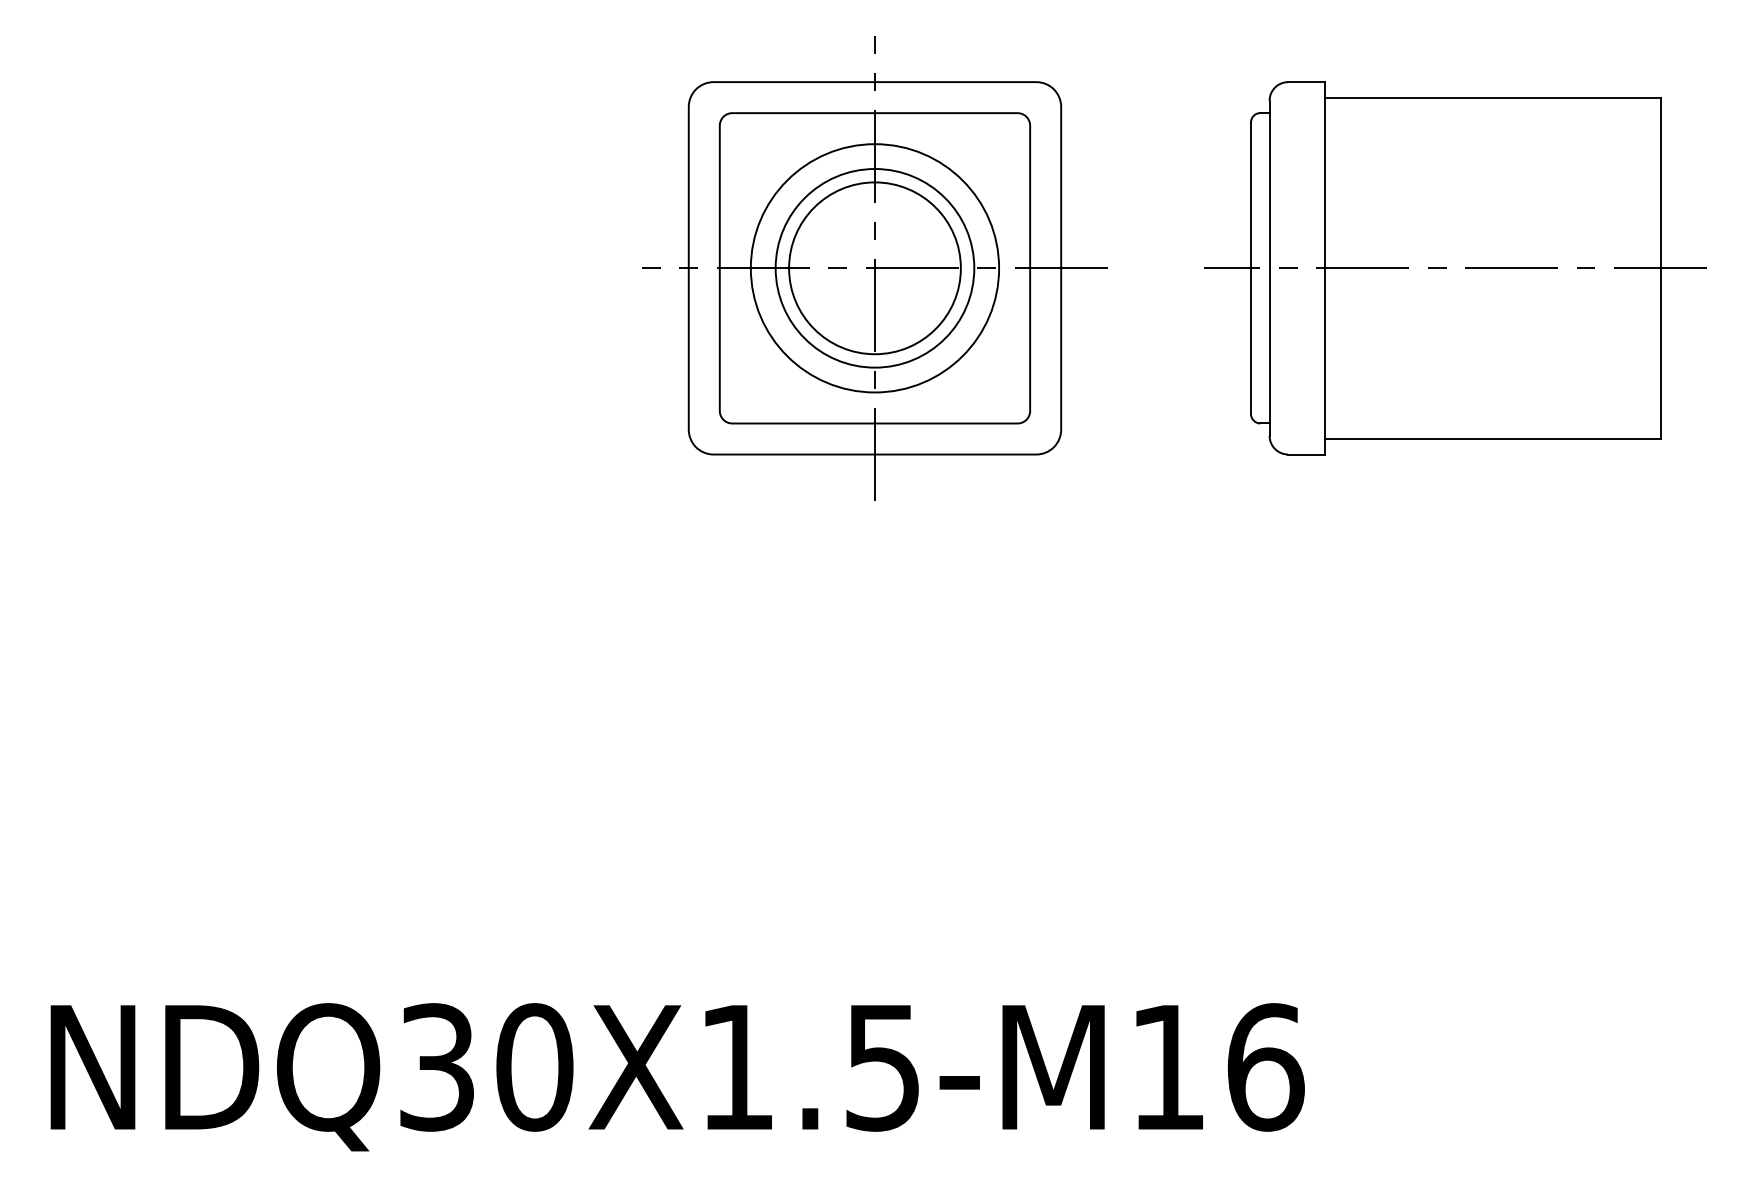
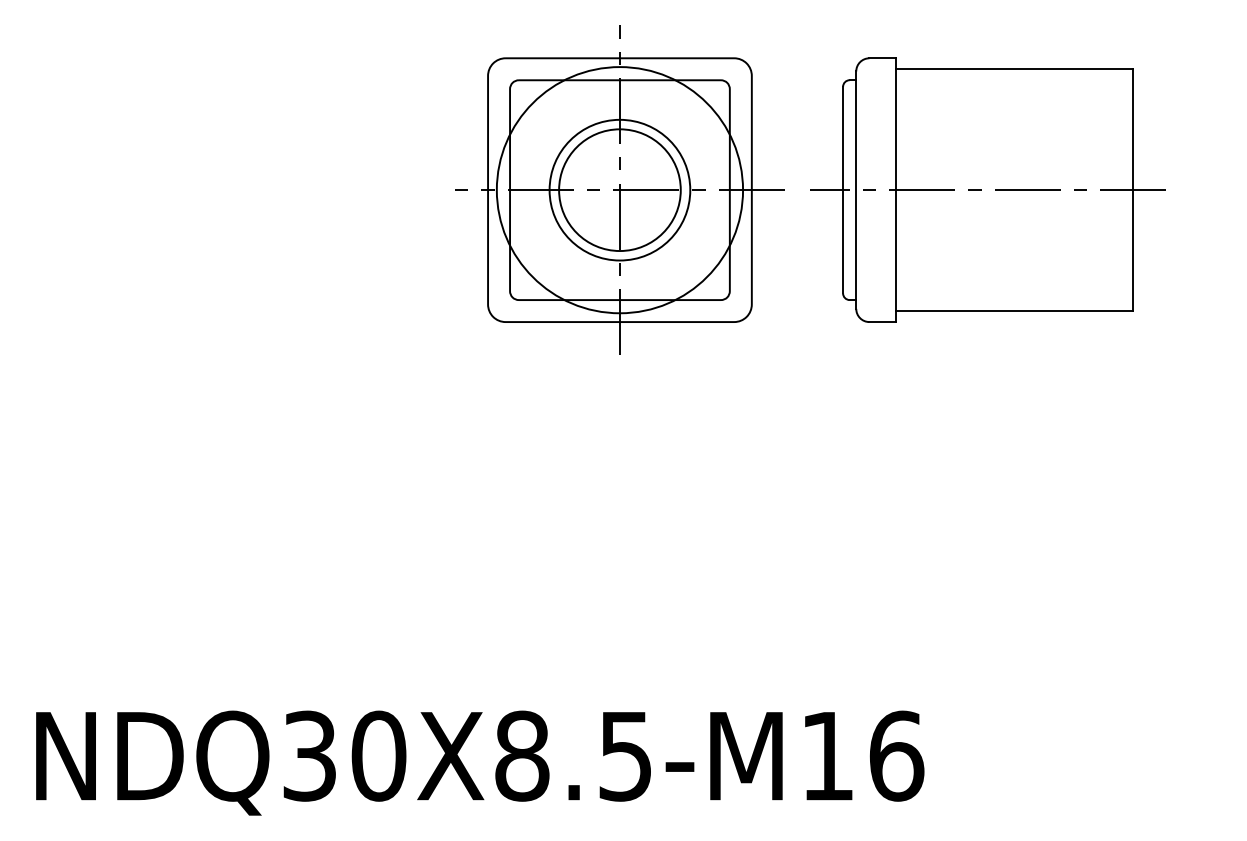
circle: (874, 268) -> (619, 190), size x1.4
part: (1455, 268) -> (987, 190), moved
text: (737, 1067) -> (522, 756), NDQ30X1.5-M16 -> NDQ30X8.5-M16

